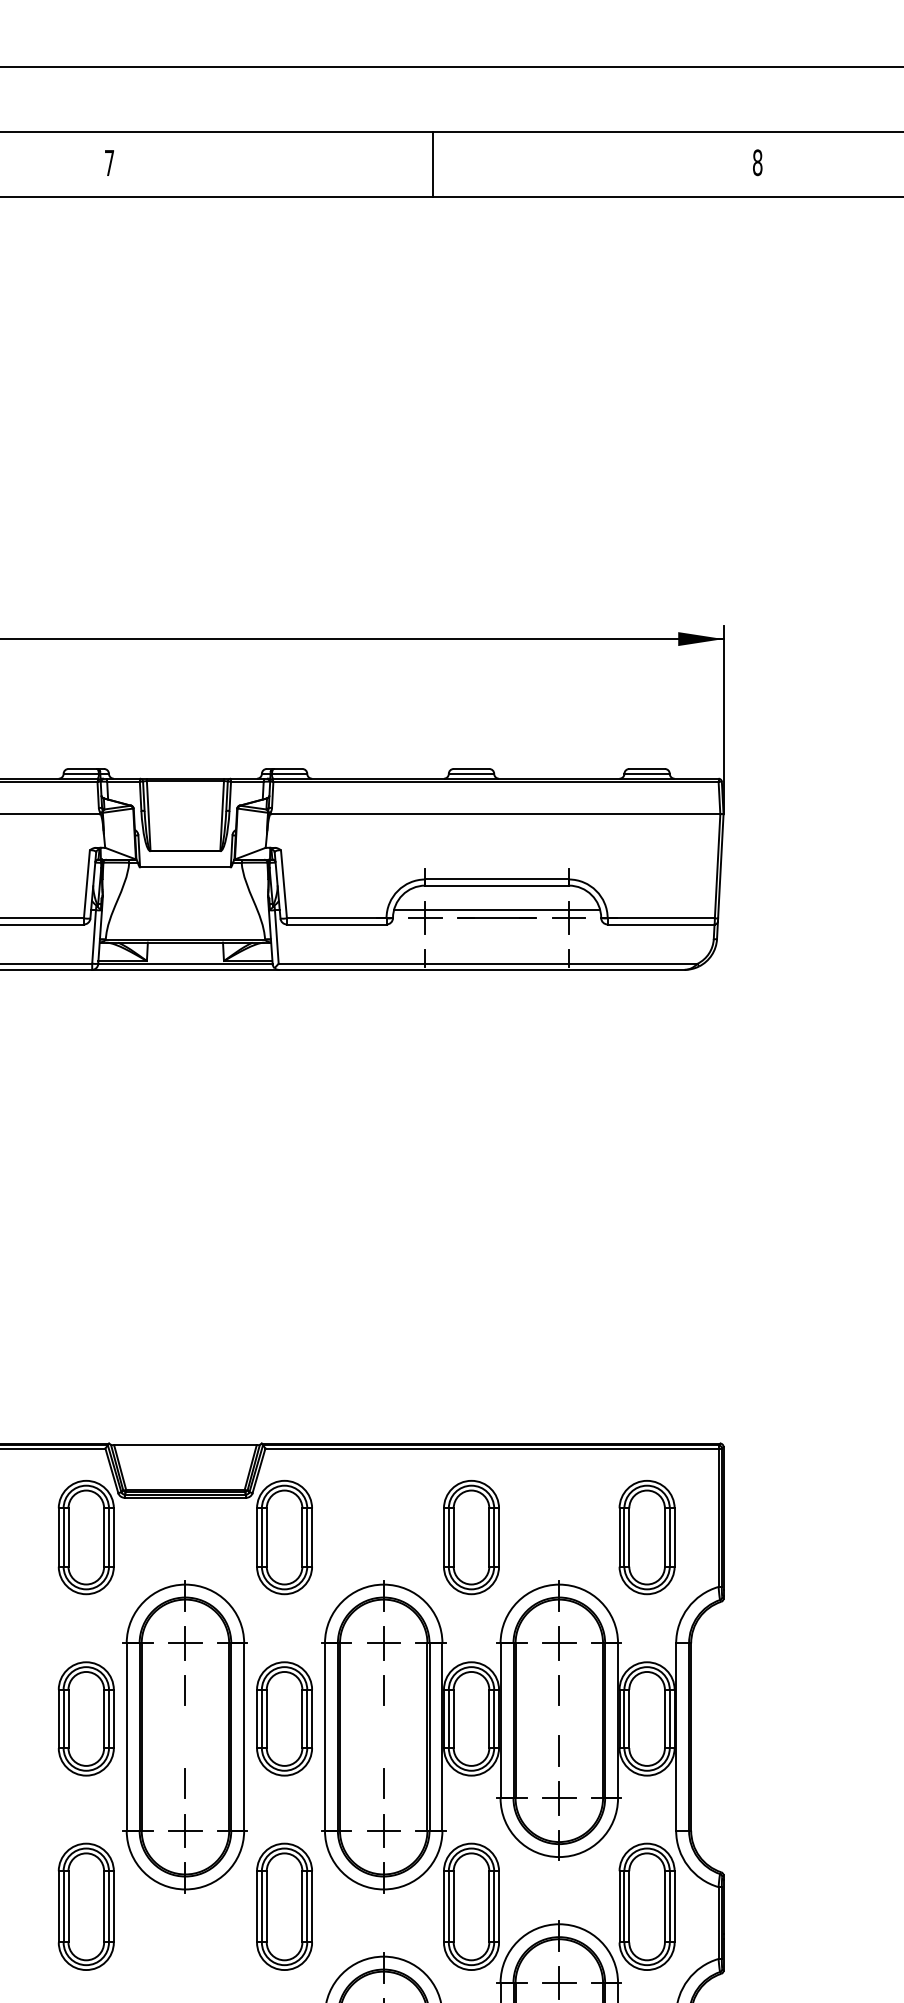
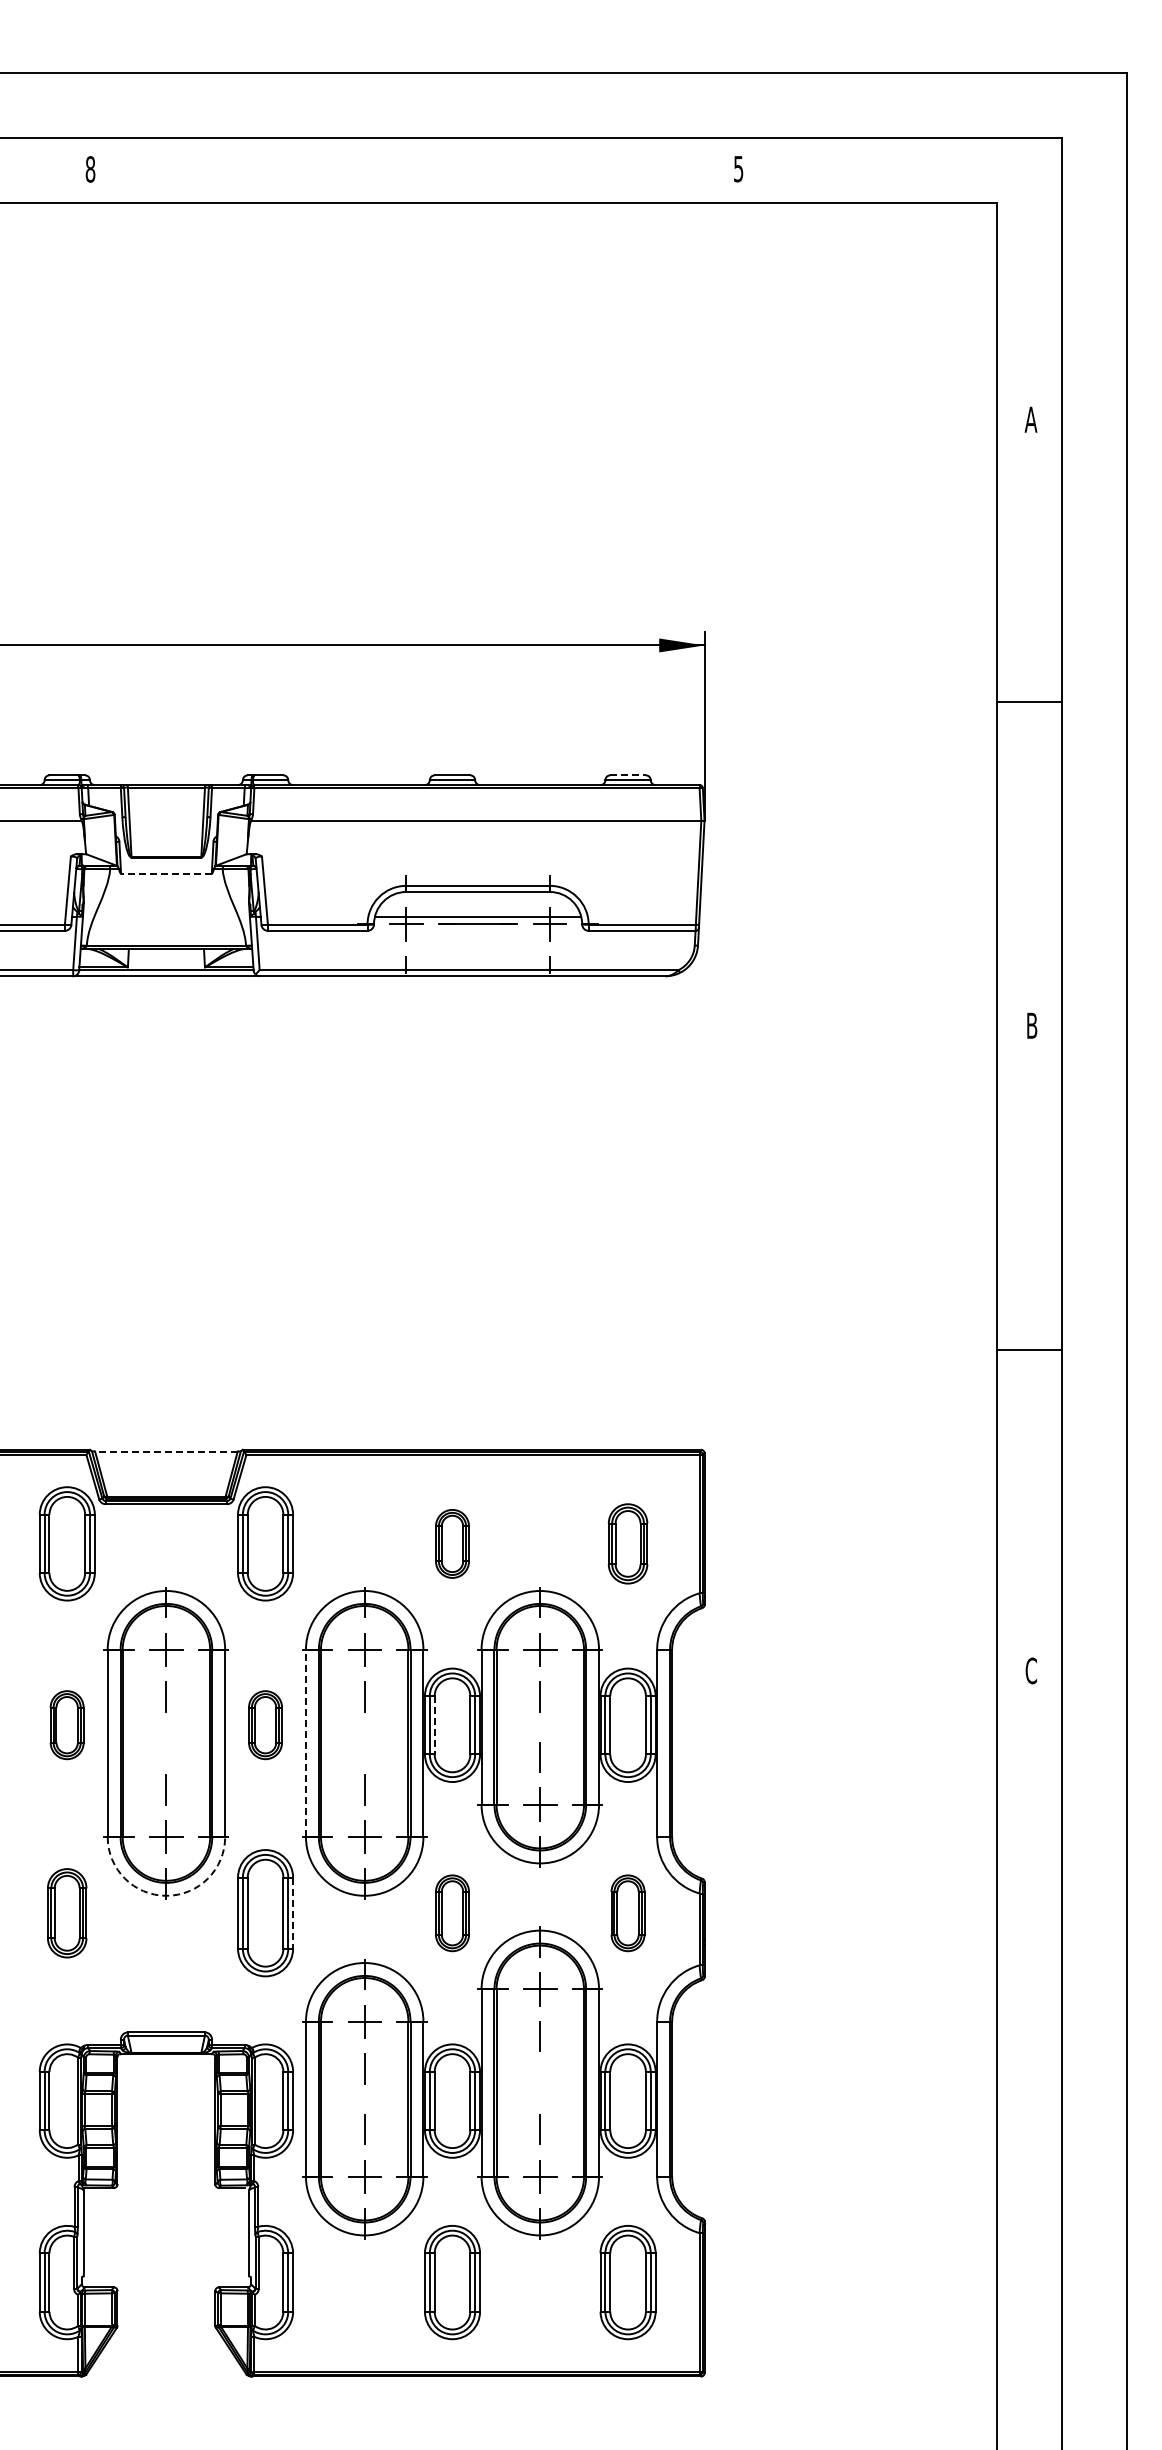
text: (757, 162) -> (738, 168), 8 -> 5
text: (109, 163) -> (90, 169), 7 -> 8
line: (433, 164) -> (414, 170), removed
line: (647, 769) -> (628, 775), solid -> dashed
line: (184, 867) -> (165, 873), solid -> dashed
line: (184, 1445) -> (165, 1451), solid -> dashed
part: (471, 1537) -> (452, 1543), size x0.6
part: (646, 1537) -> (627, 1543), size x0.7
part: (85, 1718) -> (66, 1724), size x0.6
part: (284, 1718) -> (265, 1724), size x0.6
line: (453, 1719) -> (434, 1725), solid -> dashed
line: (324, 1737) -> (305, 1743), solid -> dashed
arc: (185, 1889) -> (166, 1895), solid -> dashed
part: (85, 1907) -> (66, 1913), size x0.7
line: (312, 1907) -> (293, 1913), solid -> dashed
part: (471, 1907) -> (452, 1913), size x0.6
part: (646, 1907) -> (627, 1913), size x0.6

